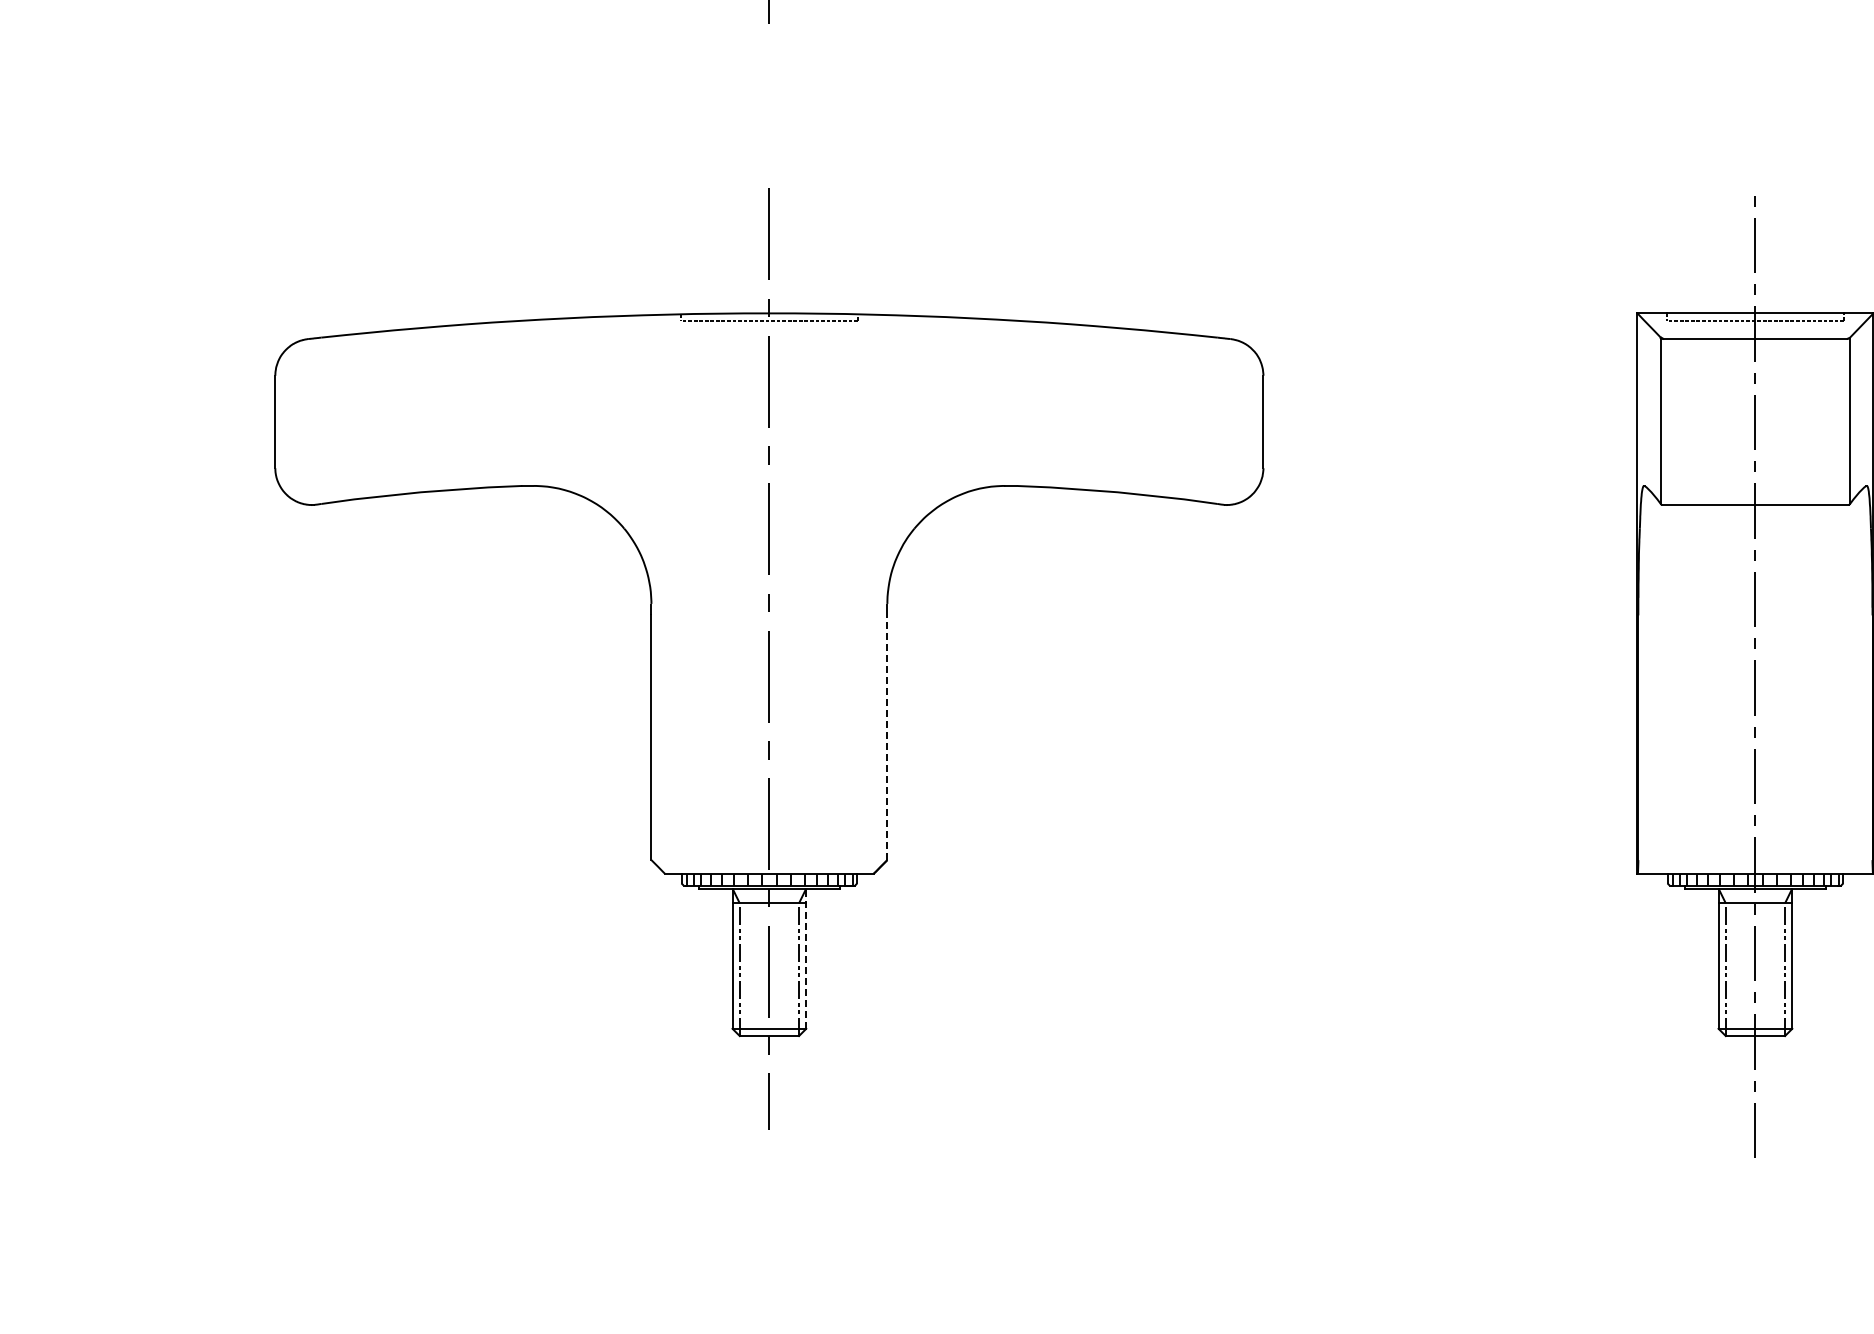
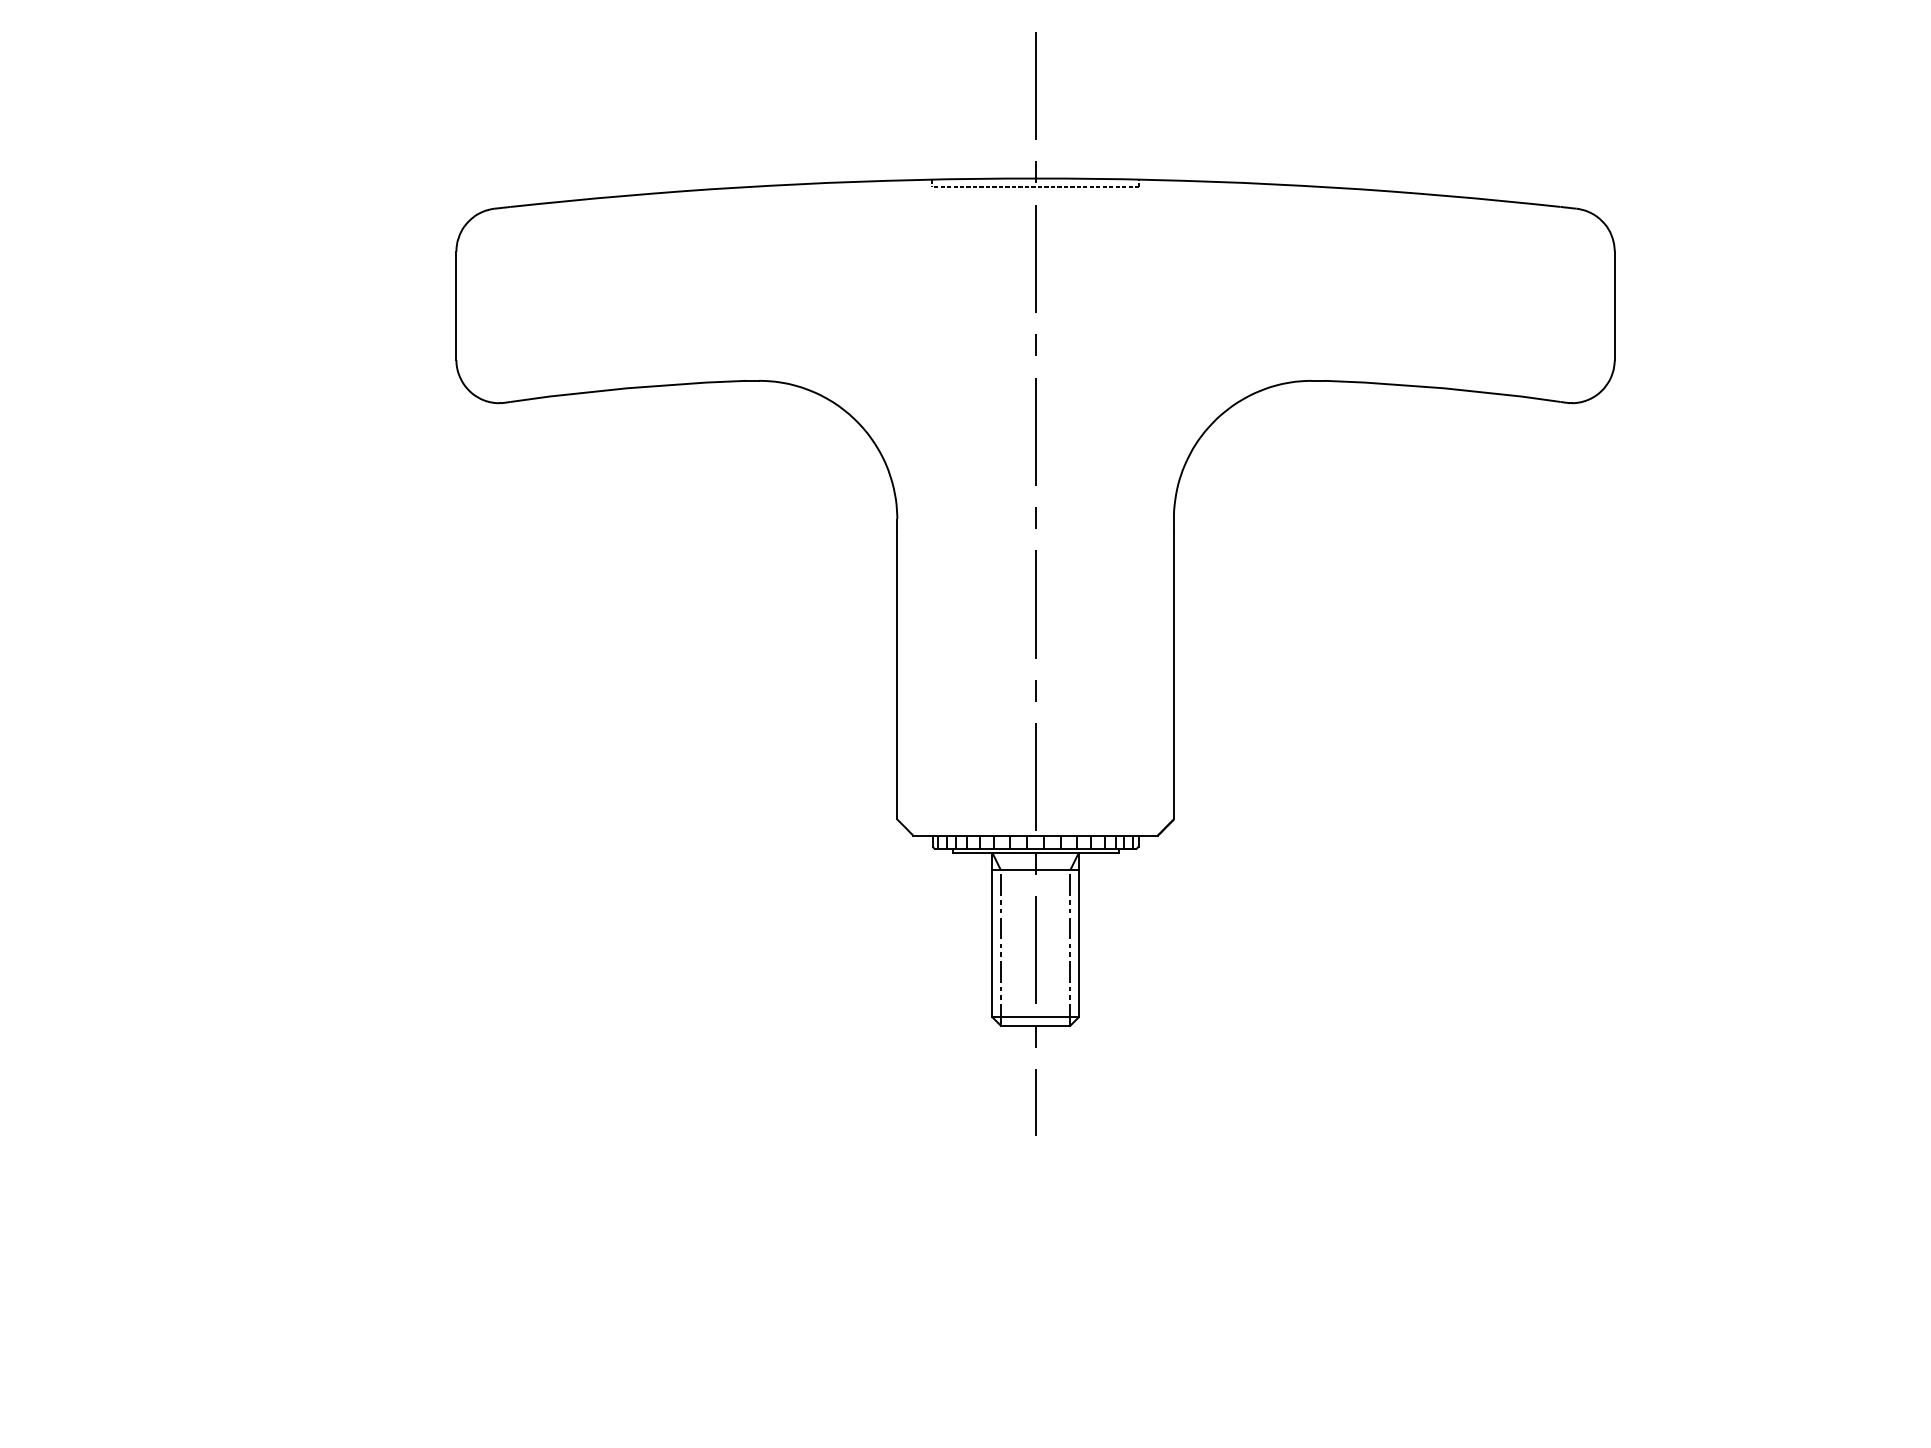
line: (887, 737) -> (1174, 675), dashed -> solid
line: (806, 958) -> (1079, 934), dashed -> solid

